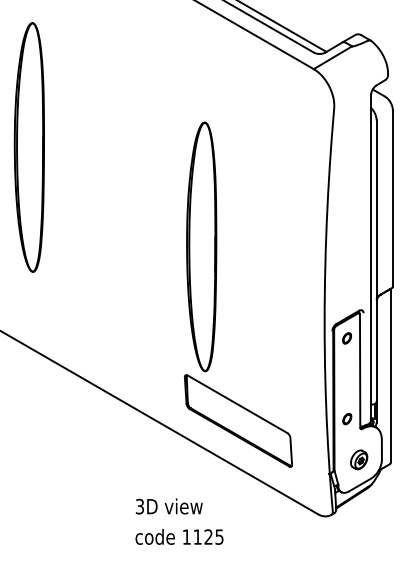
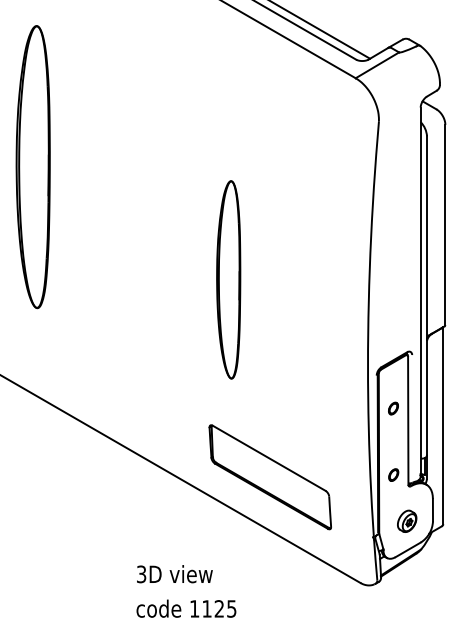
part: (201, 246) -> (228, 279), size x0.7
part: (347, 338) -> (393, 408), moved
text: (179, 521) -> (186, 591), moved

